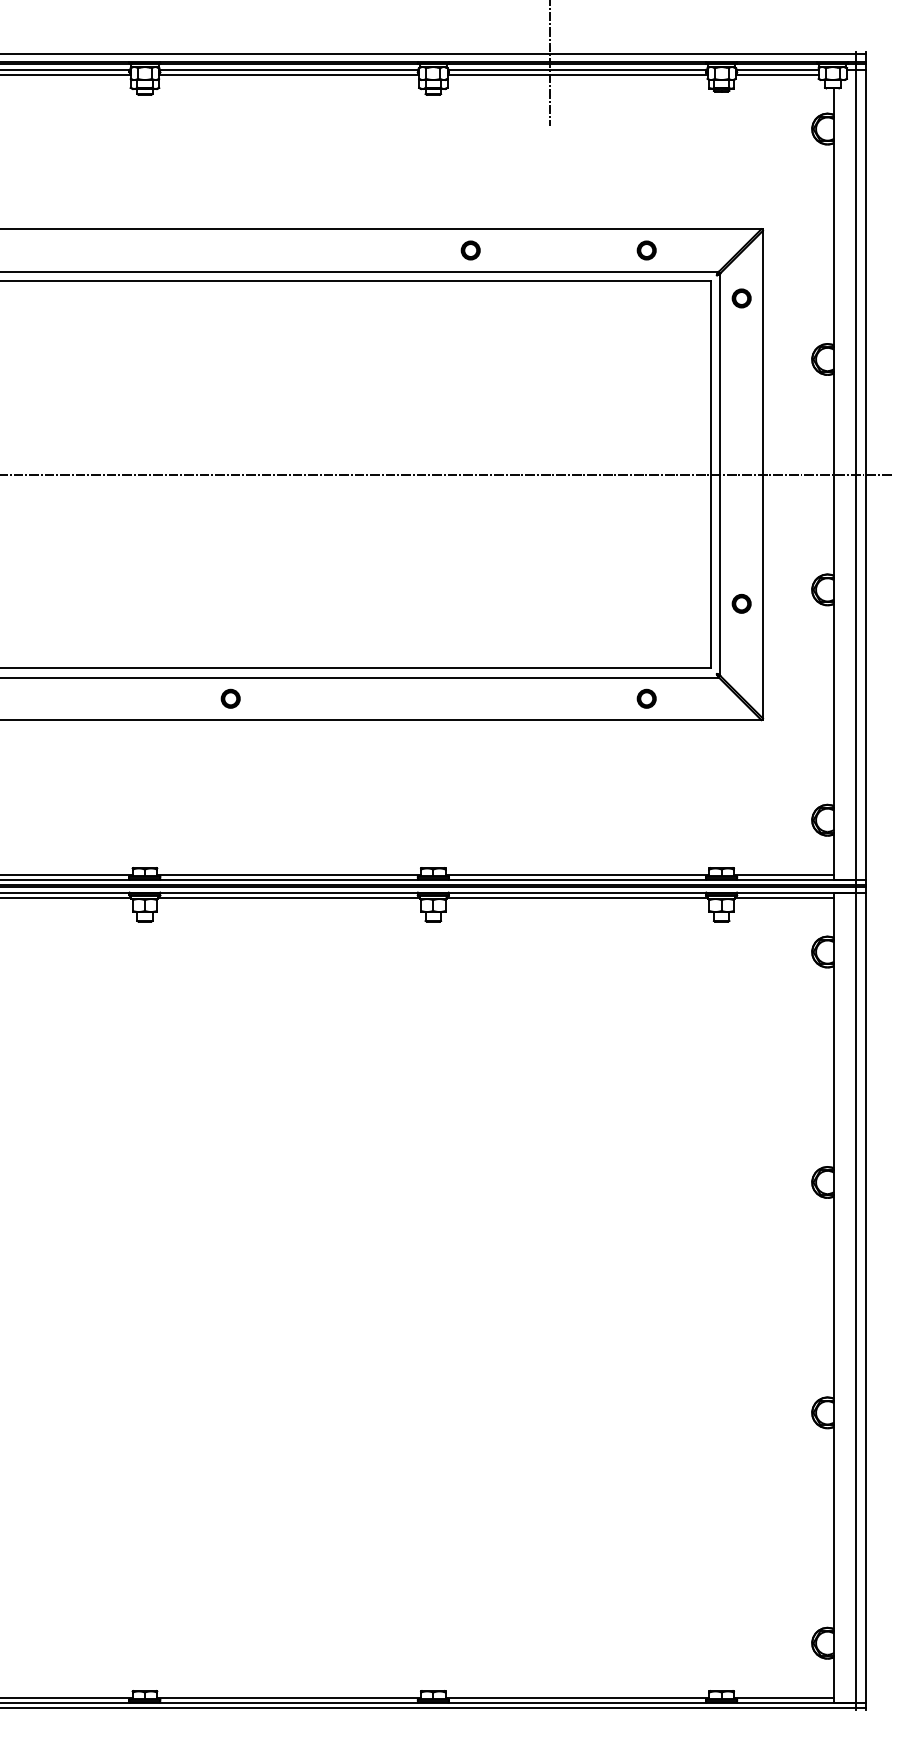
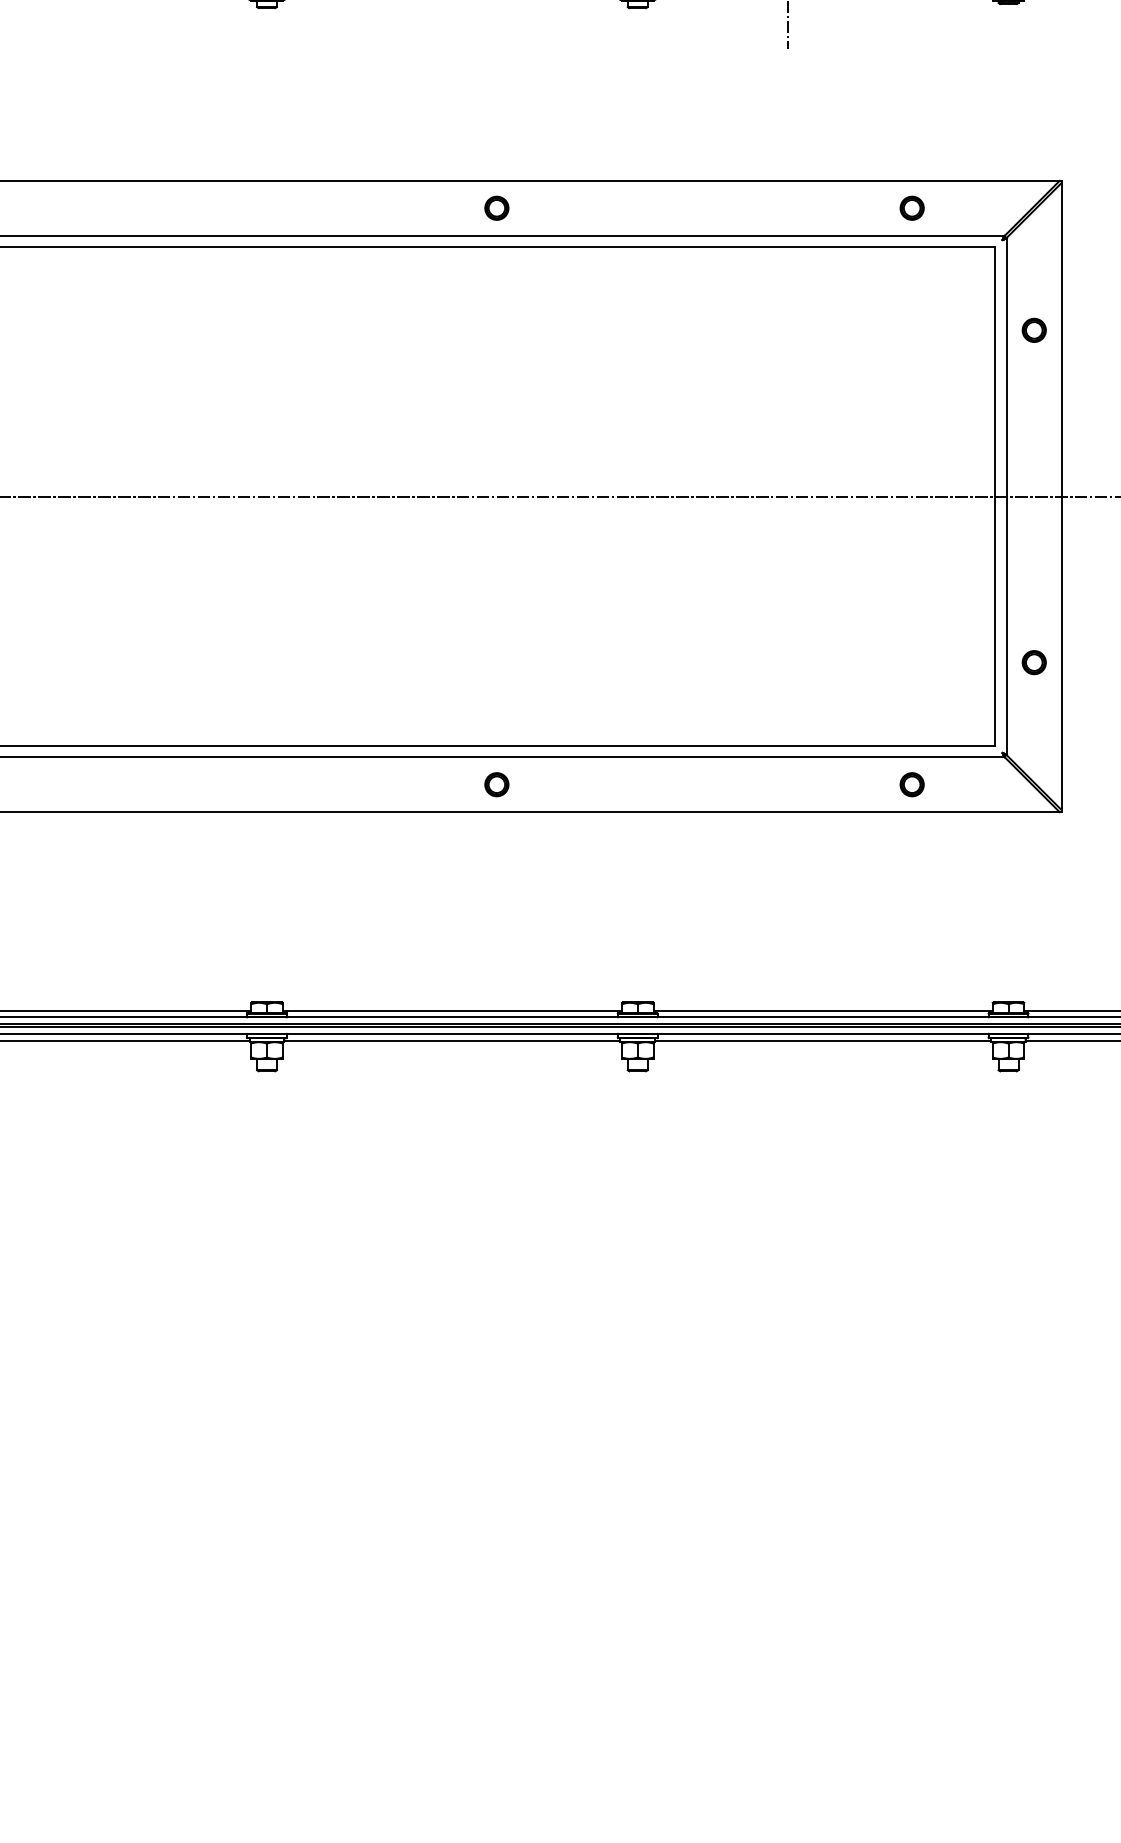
part: (470, 250) -> (496, 208), moved
part: (741, 298) -> (1034, 330), moved
part: (230, 698) -> (496, 784), moved

